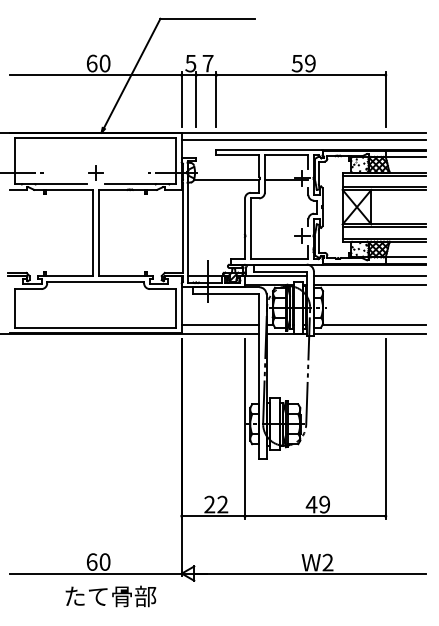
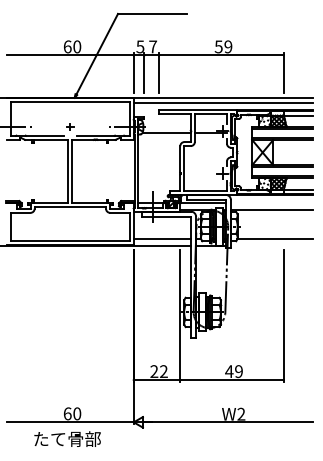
part: (95, 172) -> (70, 127), size x0.6
line: (369, 276) -> (271, 203), removed
line: (369, 333) -> (271, 245), removed
text: (110, 596) -> (67, 439), moved

